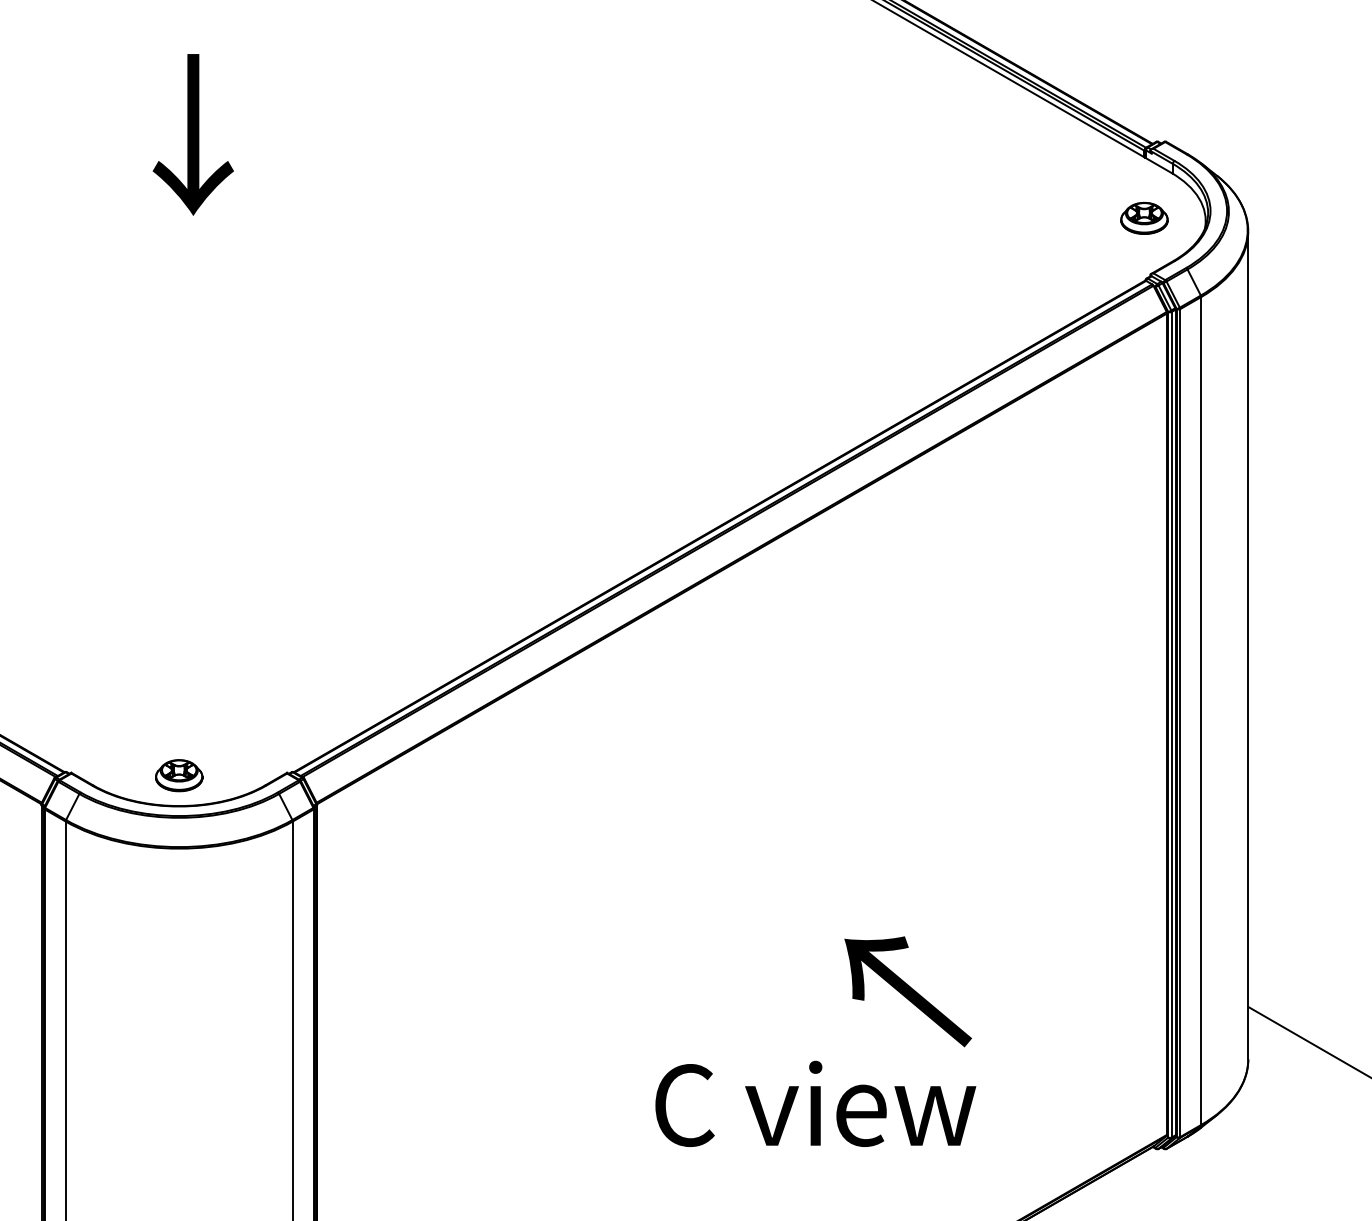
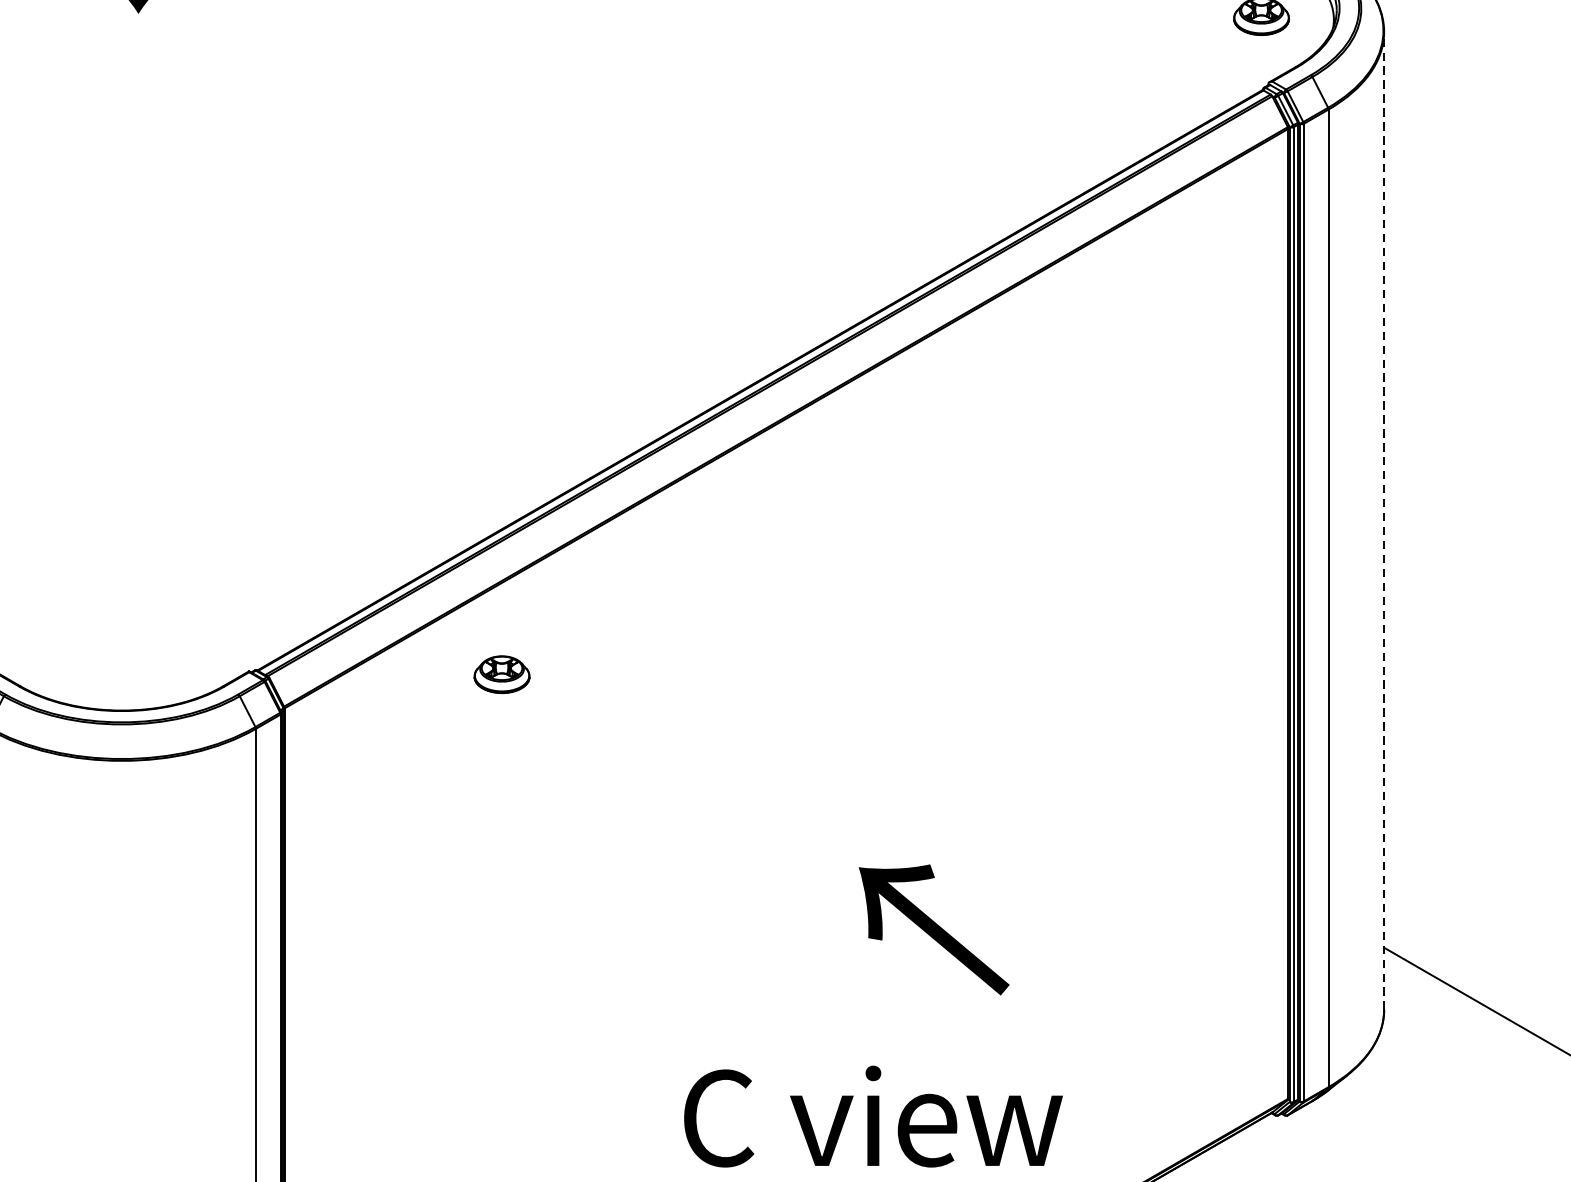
line: (1248, 645) -> (1384, 520), solid -> dashed
part: (179, 775) -> (502, 674), moved
text: (907, 991) -> (933, 929), moved
text: (815, 1103) -> (873, 1116), moved

